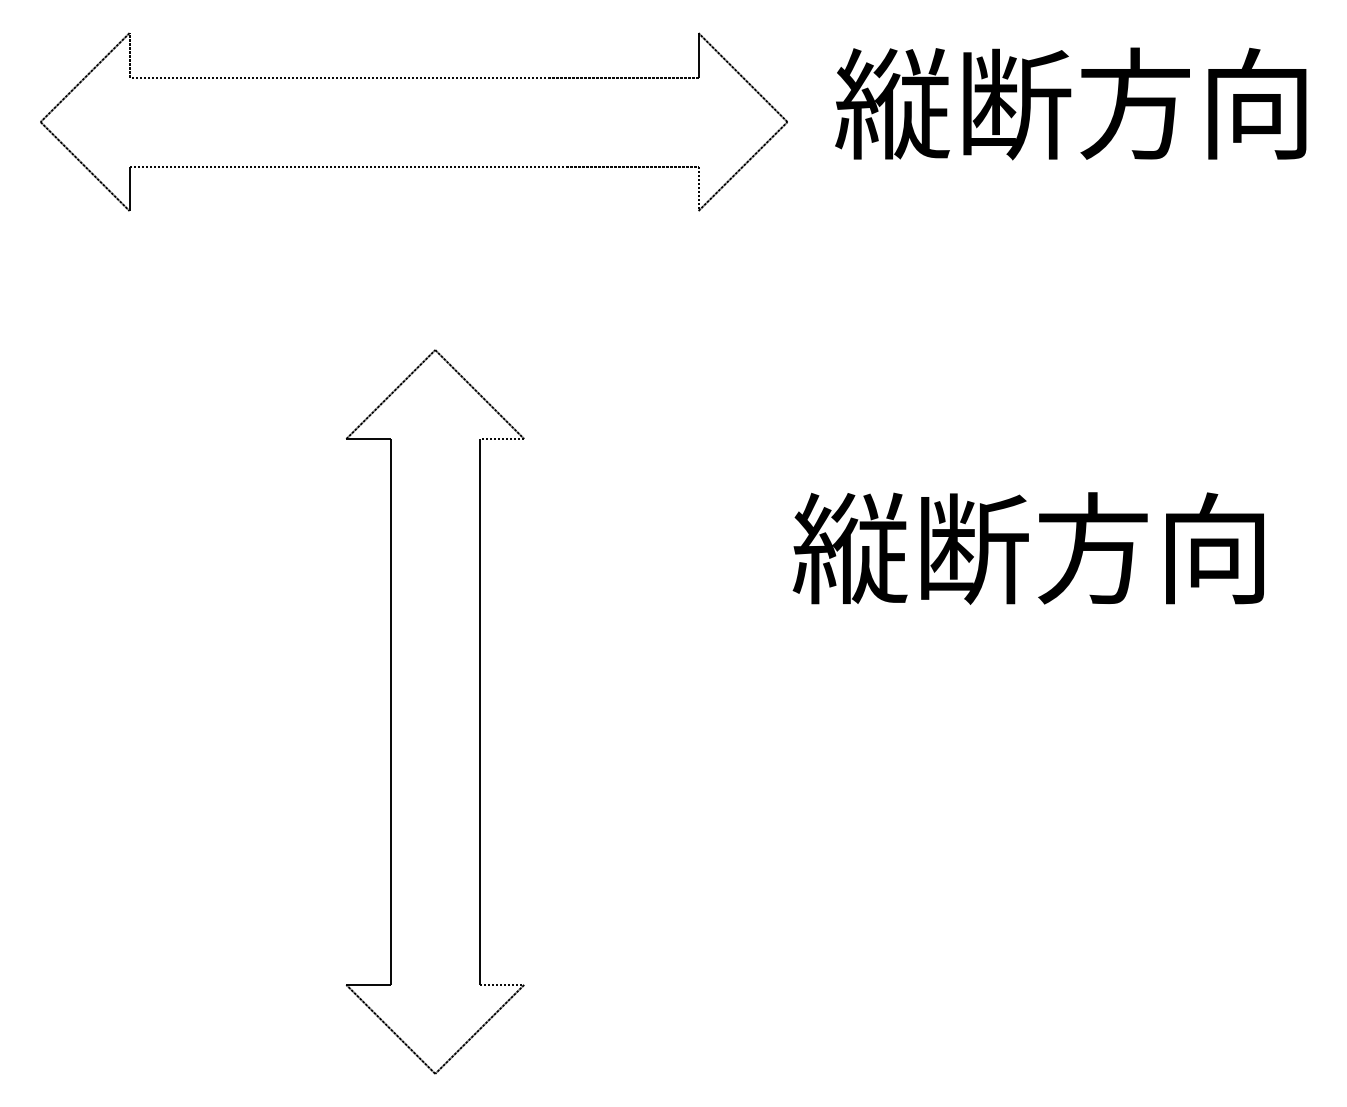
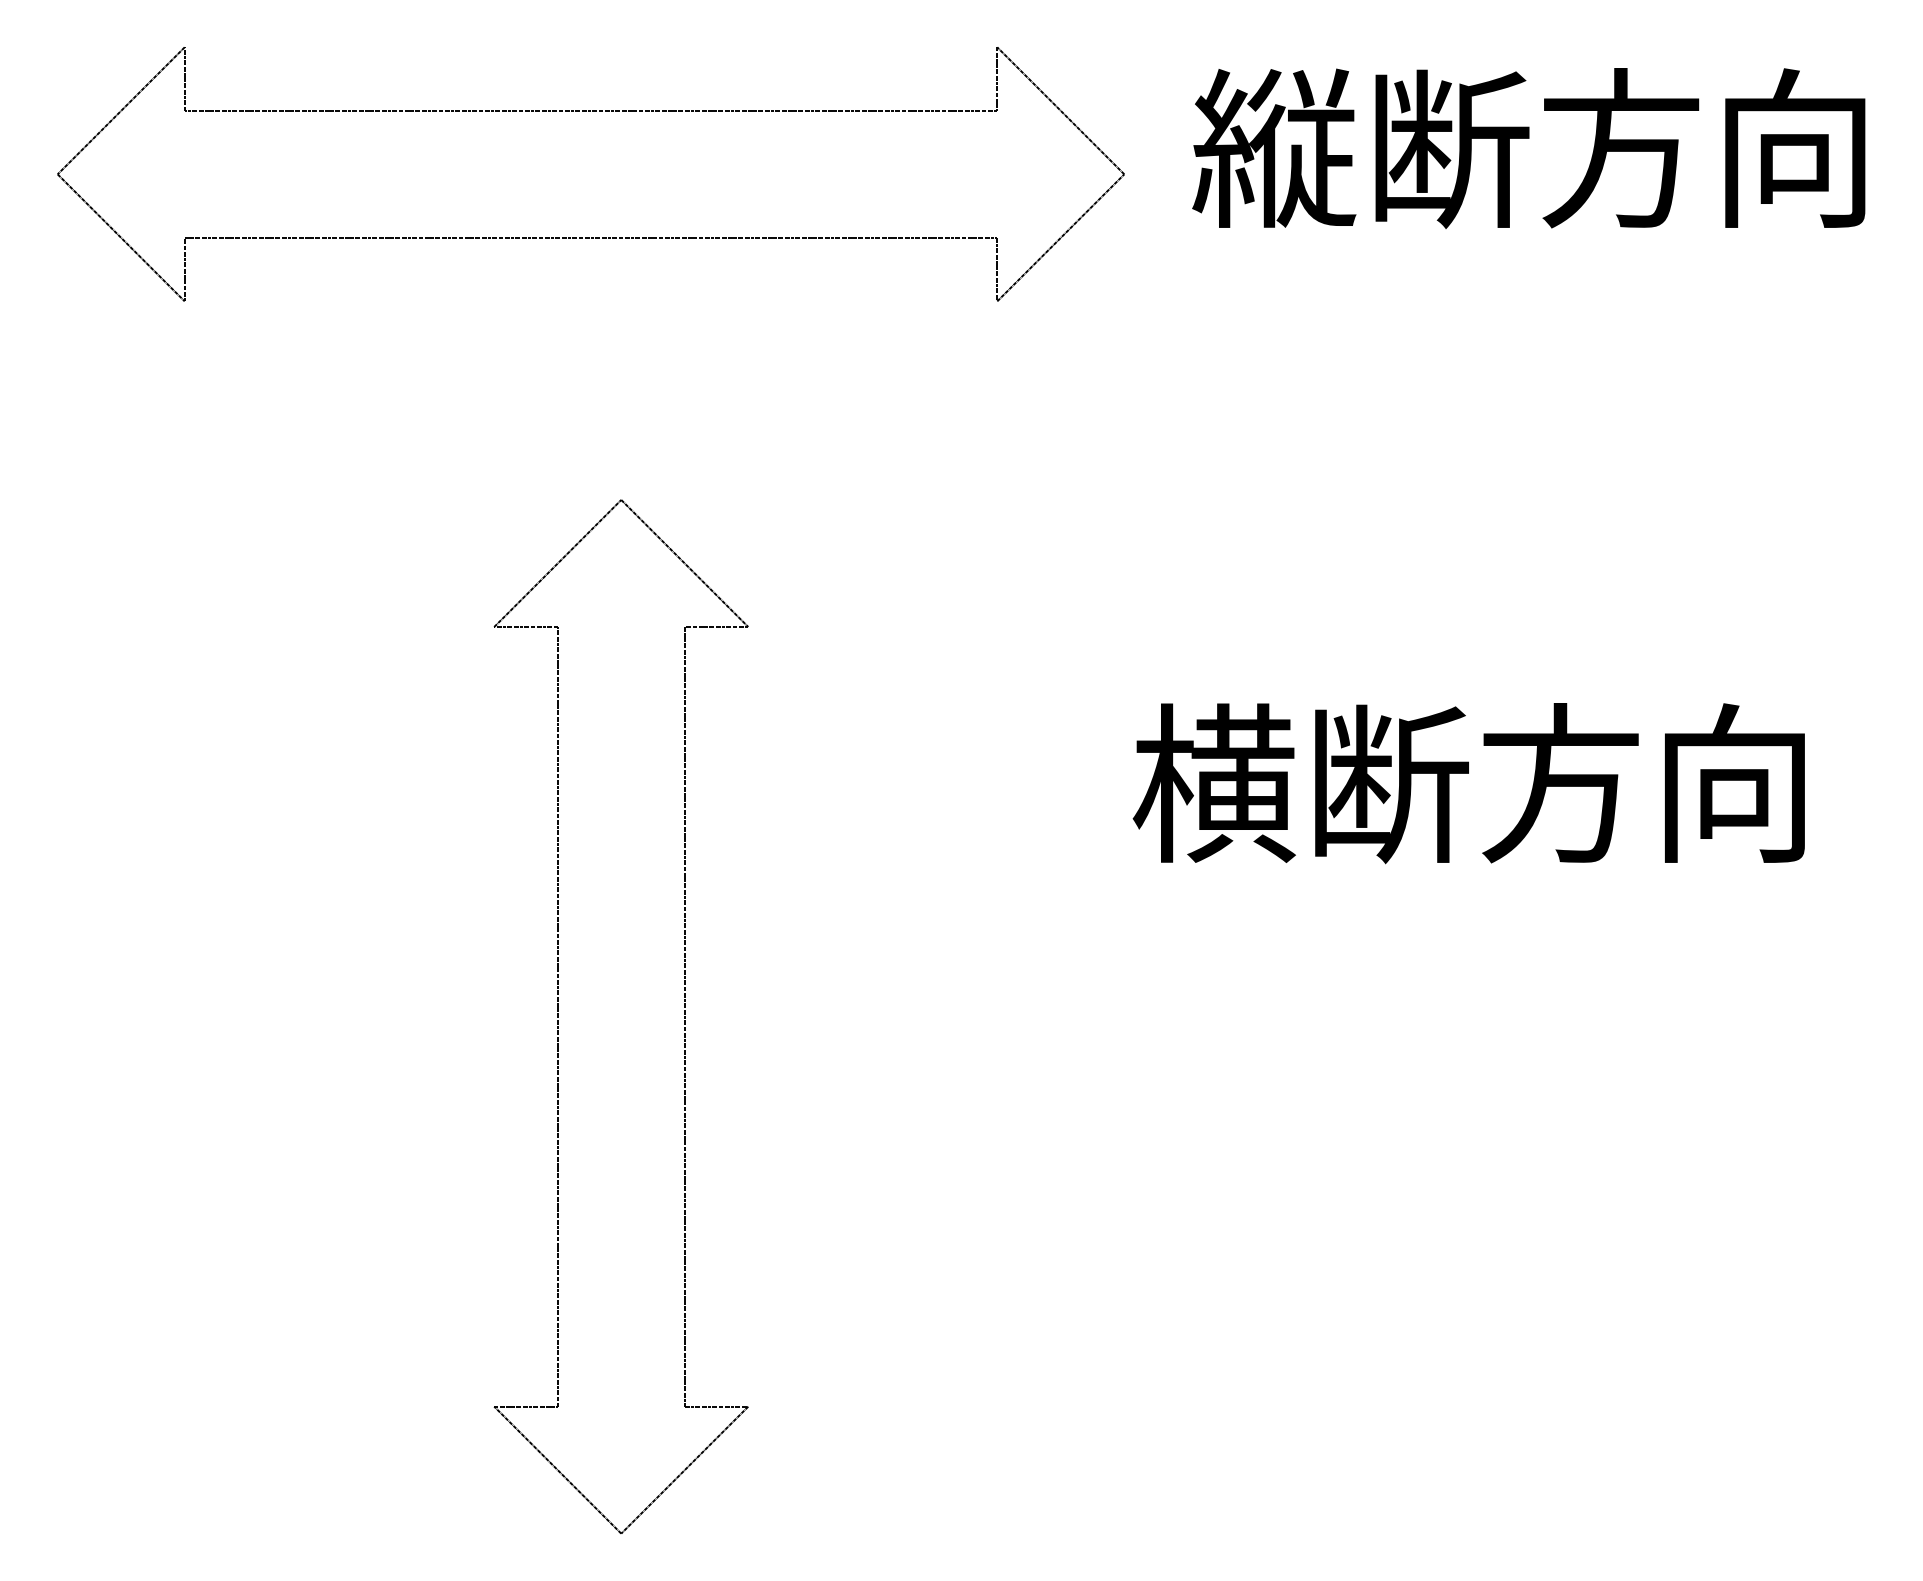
text: (849, 548) -> (1213, 783), 縦断方向 -> 横断方向

